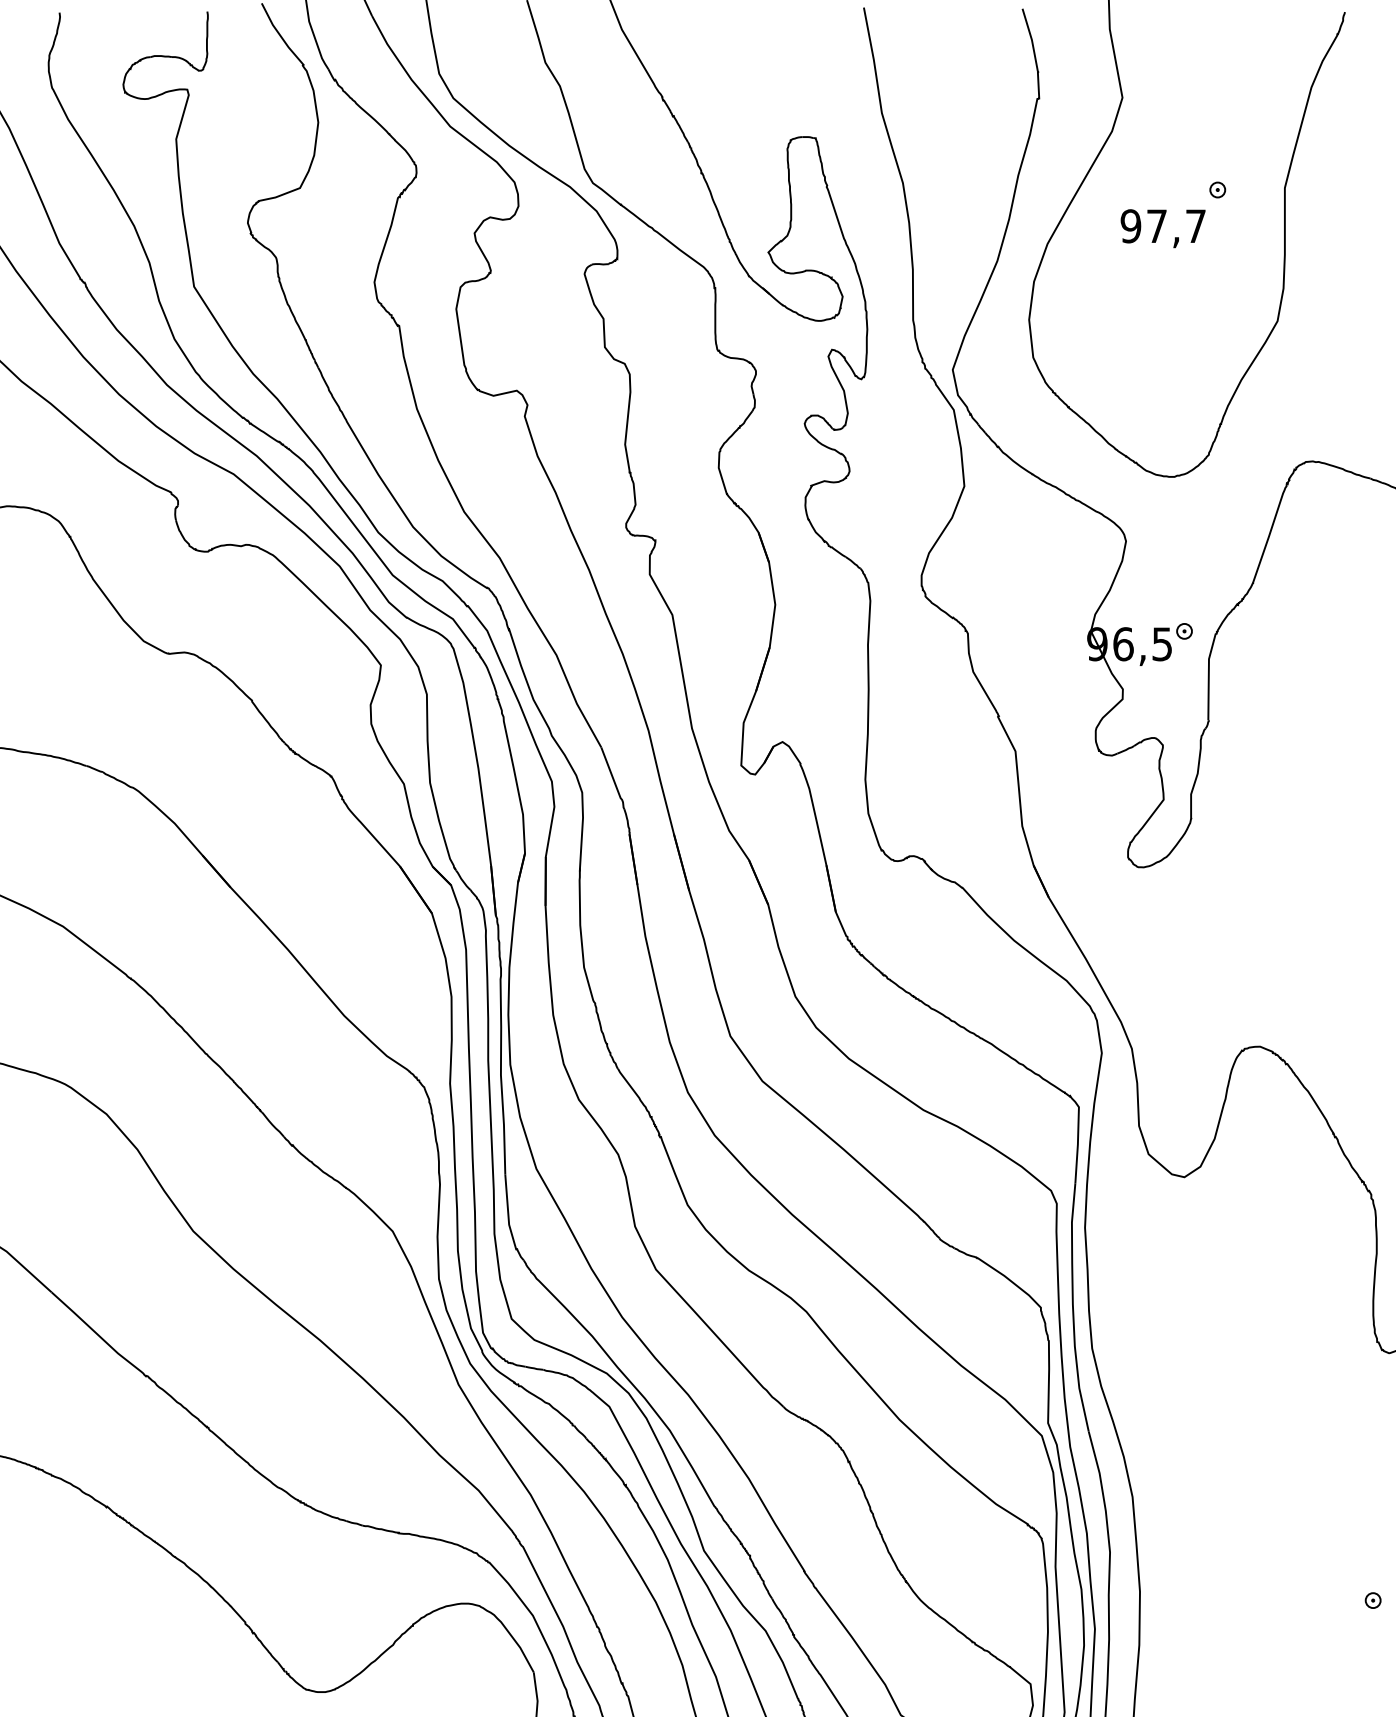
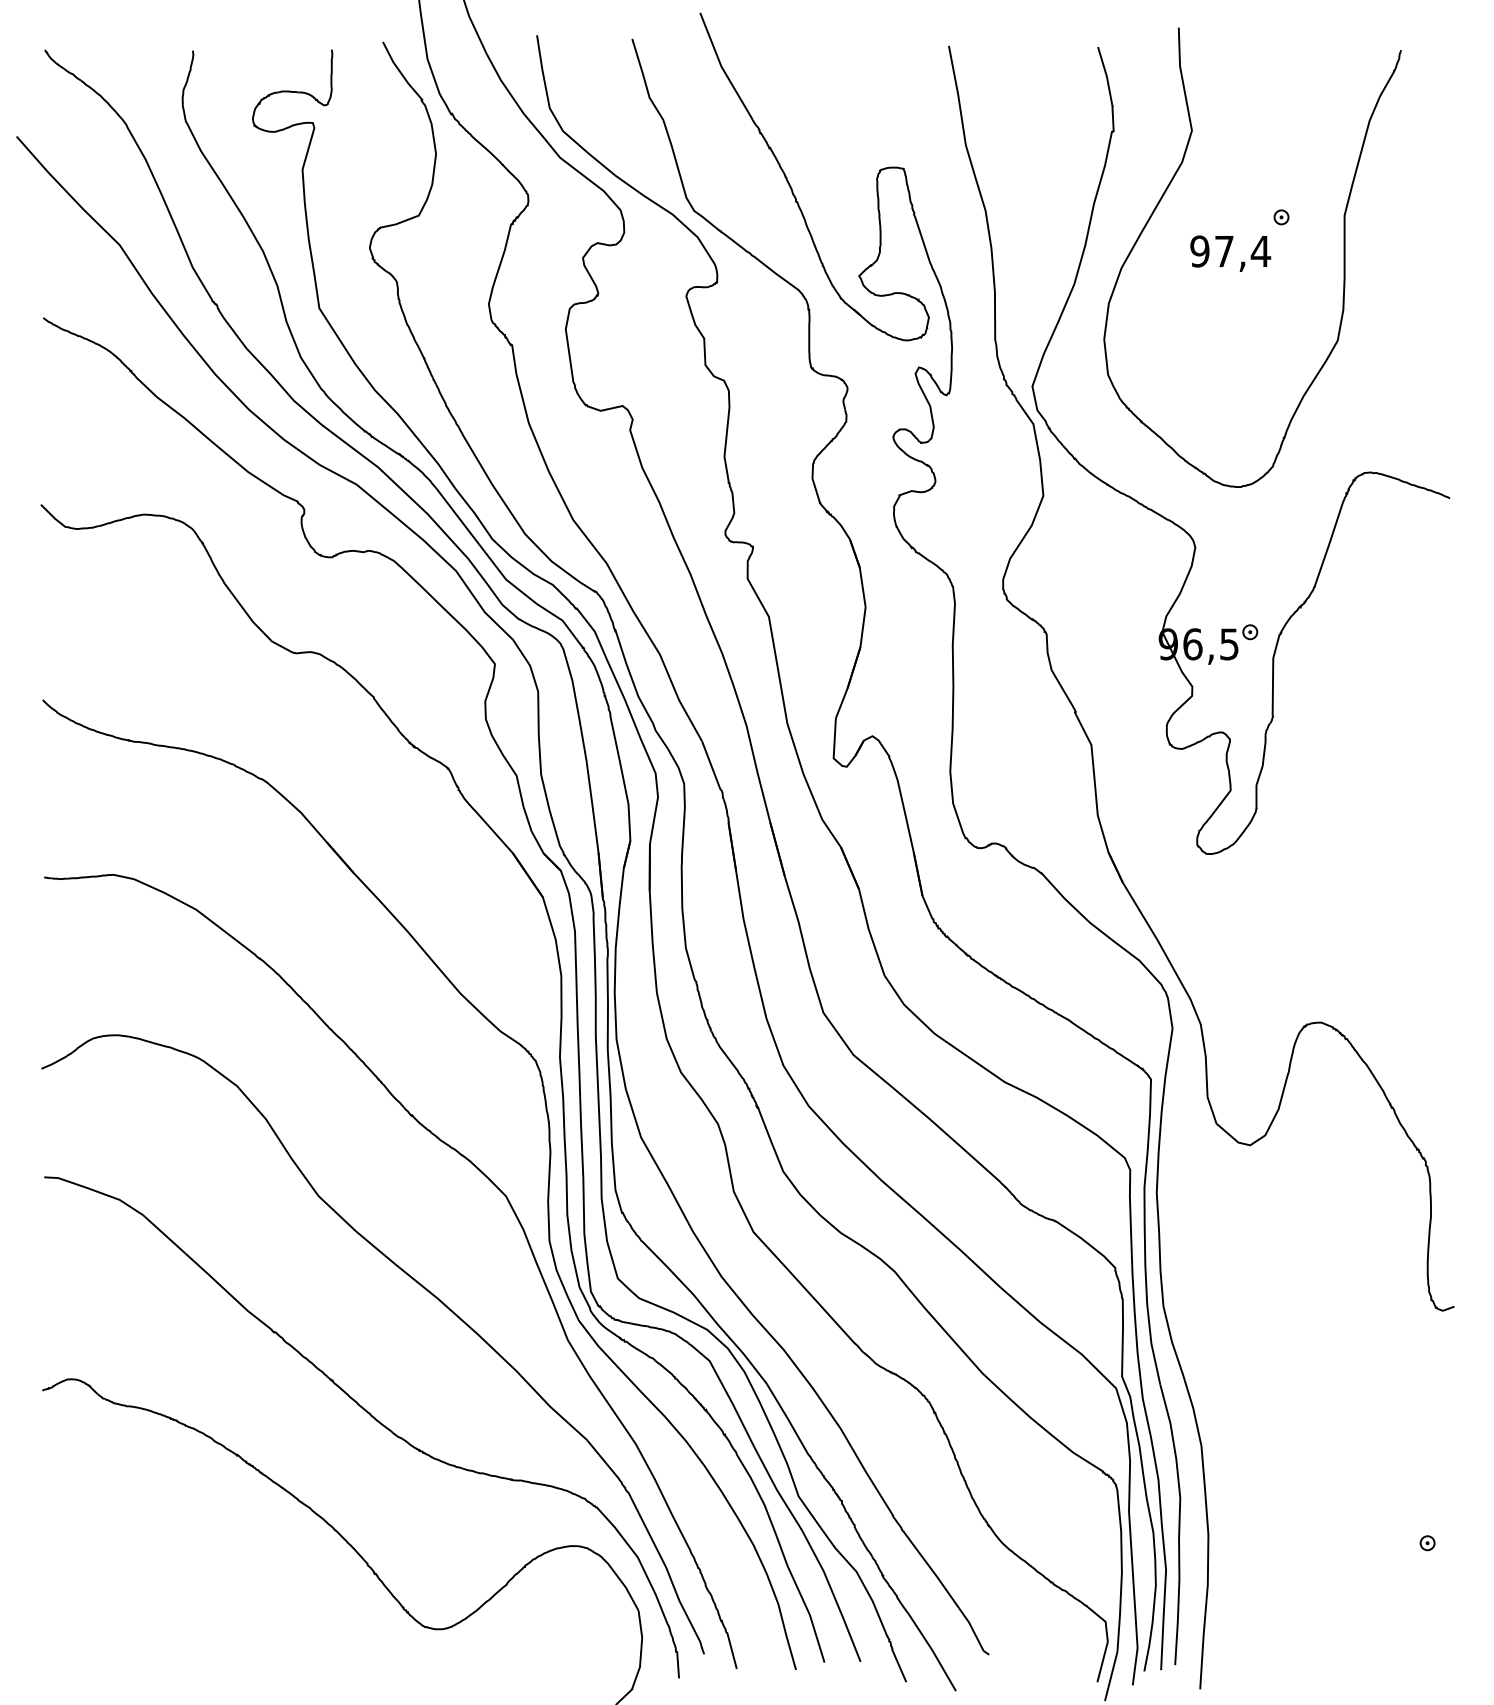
text: (1195, 226) -> (1260, 251), 97,7 -> 97,4

